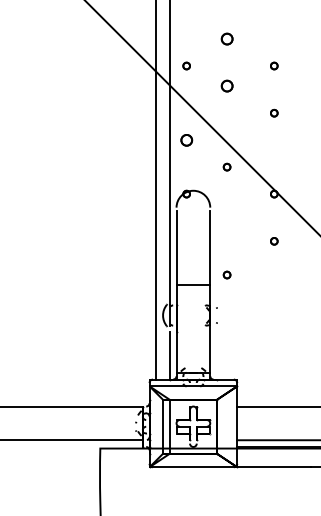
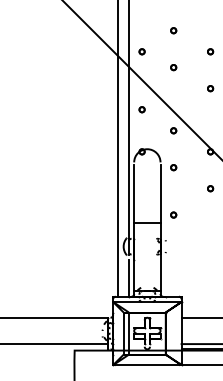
part: (226, 38) -> (173, 30), size x0.62
part: (226, 86) -> (173, 67), size x0.62
part: (186, 139) -> (141, 109), size x0.62
part: (226, 214) -> (173, 167), added

